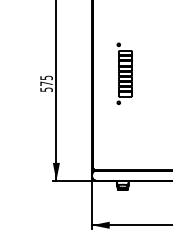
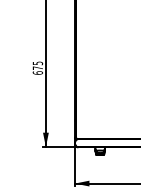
part: (124, 73) -> (101, 59), removed
text: (46, 89) -> (37, 72), 575 -> 675

